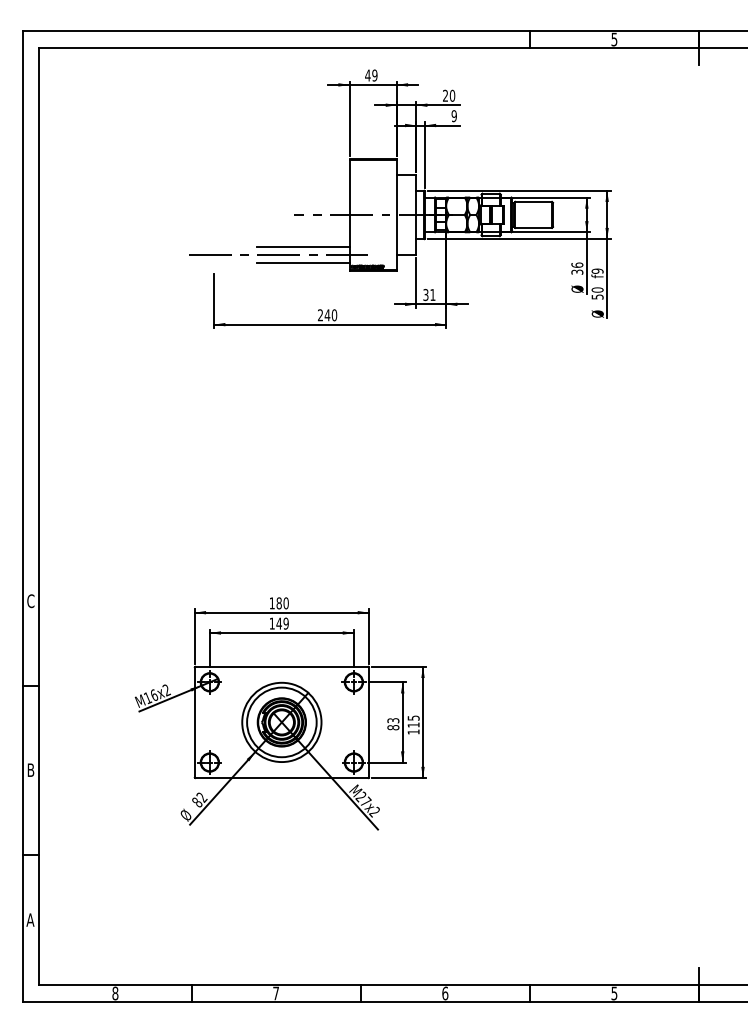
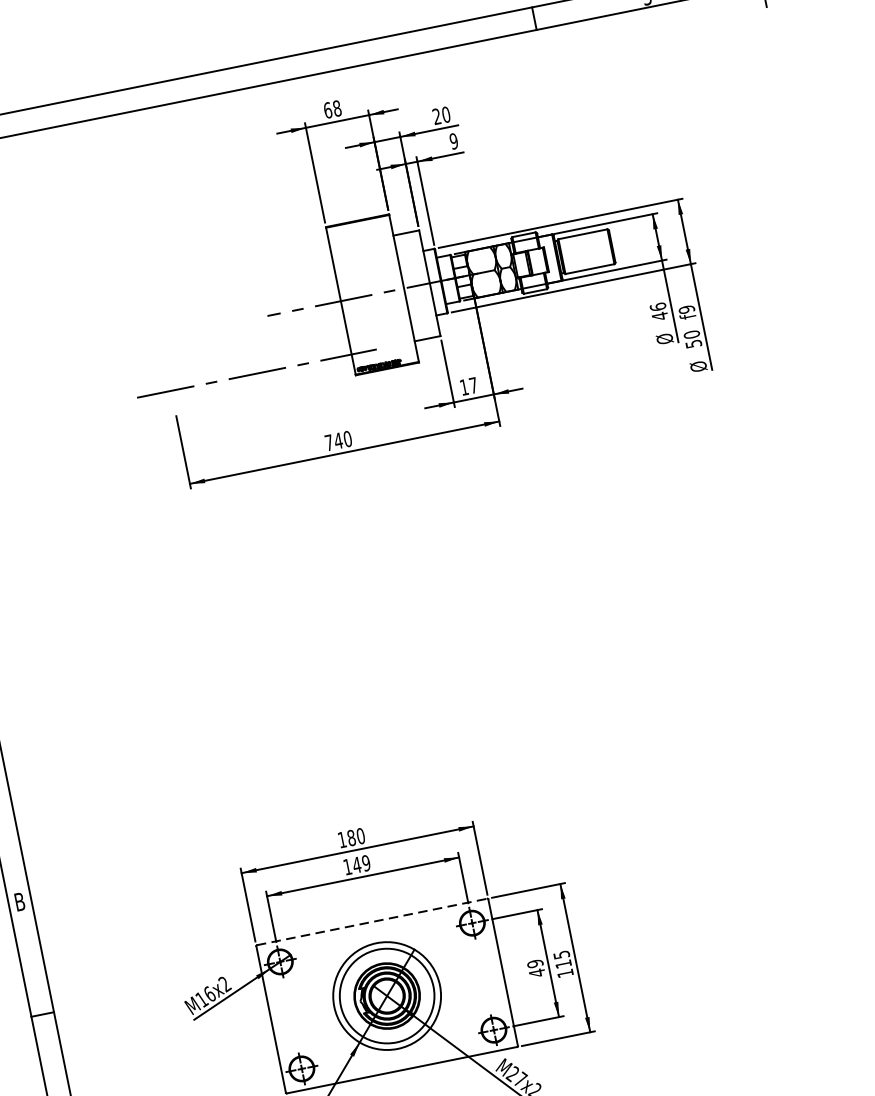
text: (371, 75) -> (332, 109), 49 -> 68
line: (302, 247) -> (286, 357), removed
line: (302, 262) -> (290, 377), removed
text: (577, 272) -> (660, 316), 36 -> 46
text: (429, 294) -> (468, 385), 31 -> 17
text: (319, 315) -> (327, 443), 240 -> 740
text: (30, 601) -> (19, 902), C -> B
line: (281, 666) -> (371, 921), solid -> dashed
text: (393, 724) -> (536, 968), 83 -> 49

